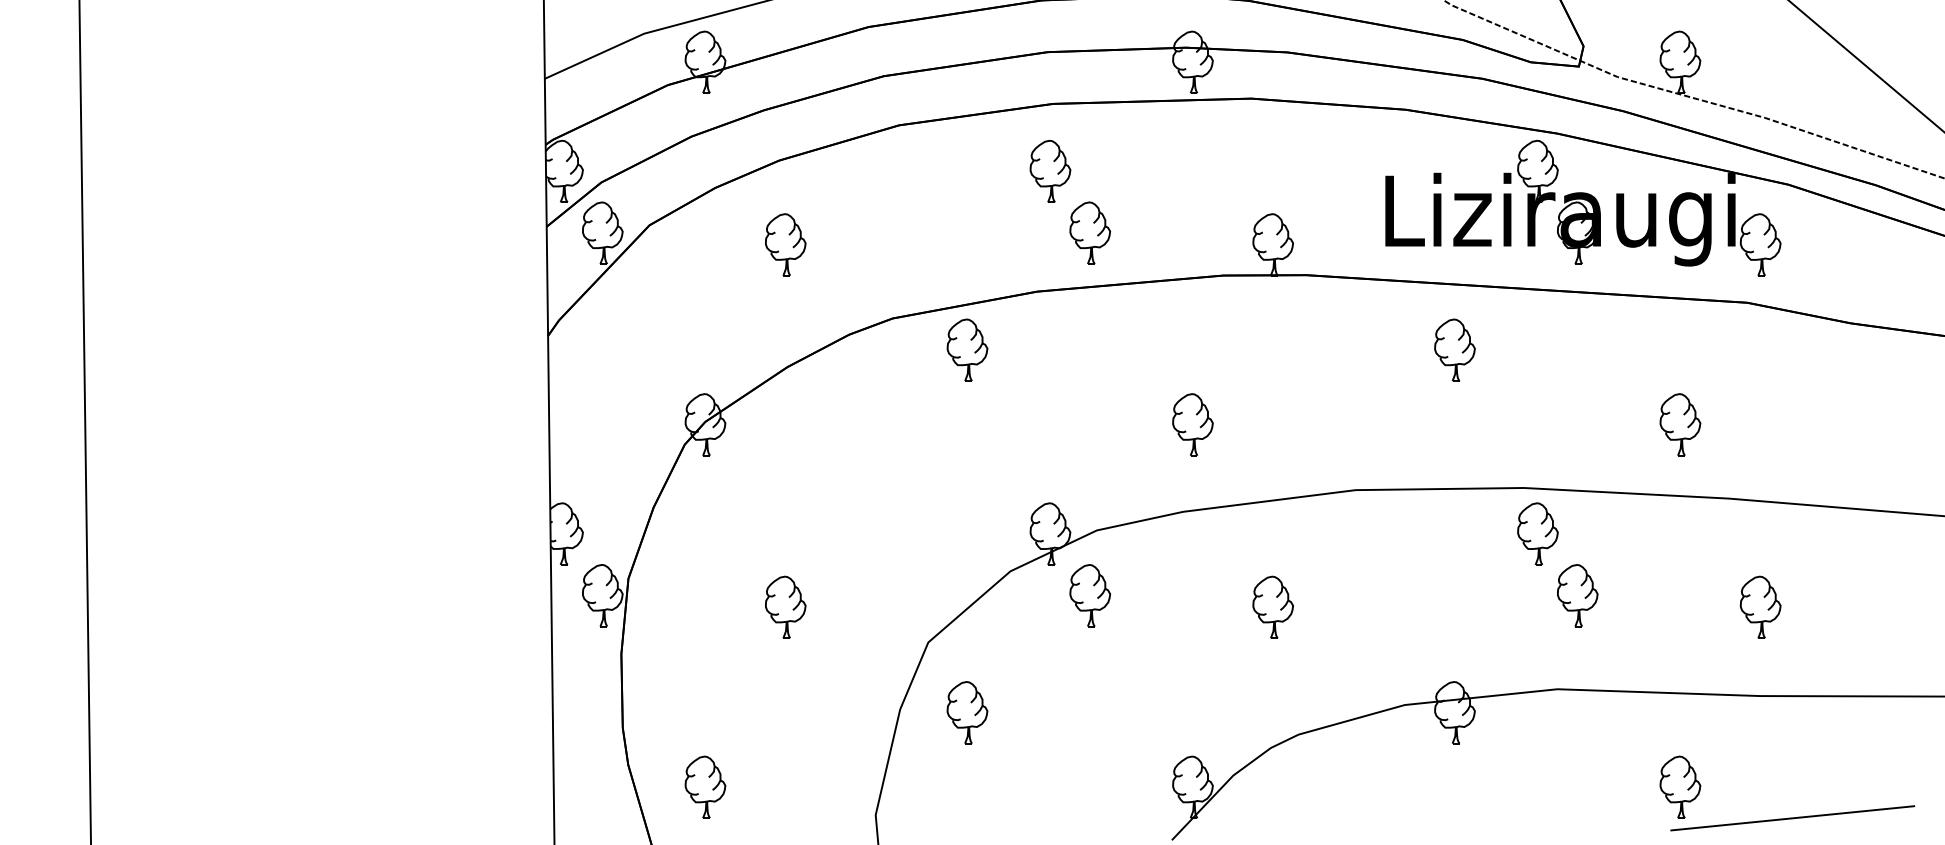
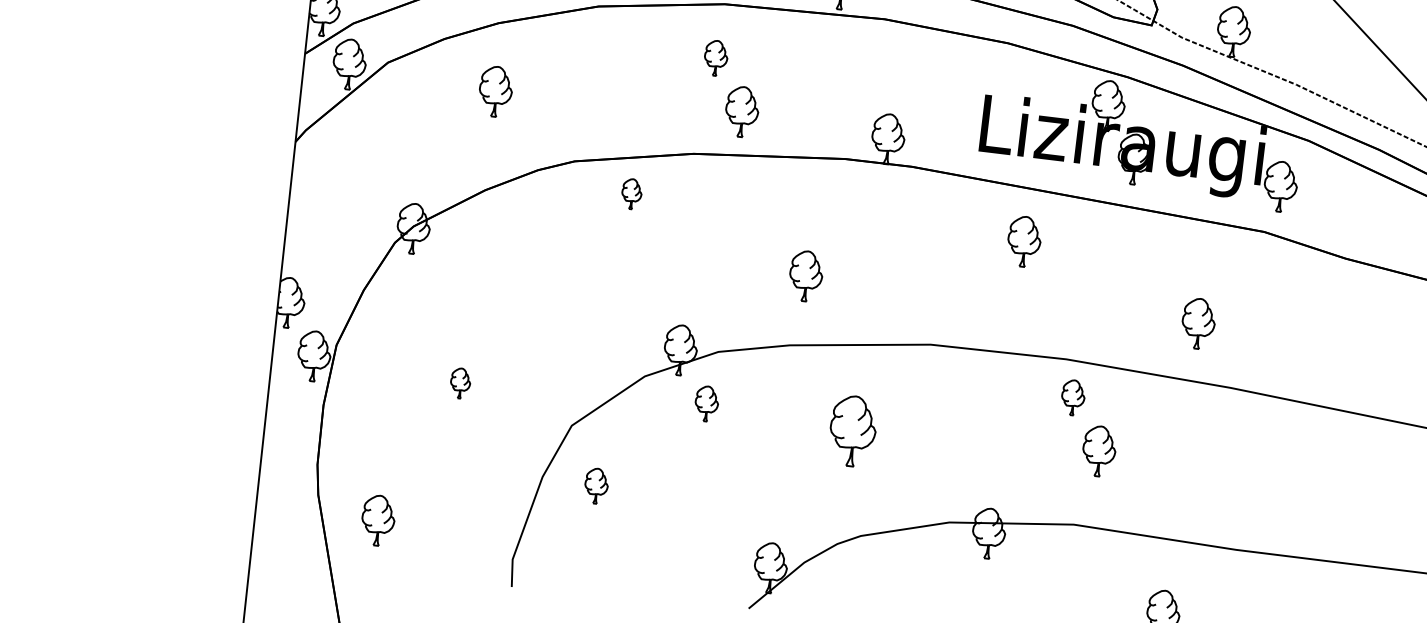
part: (1050, 170) -> (716, 57), size x0.7
part: (967, 349) -> (631, 193), size x0.6
part: (1537, 533) -> (1072, 397), size x0.7
part: (1090, 595) -> (706, 403), size x0.7
part: (785, 606) -> (460, 382), size x0.6
part: (1272, 606) -> (852, 430), size x1.4
part: (1760, 606) -> (1245, 477), removed
part: (967, 712) -> (596, 485), size x0.7

